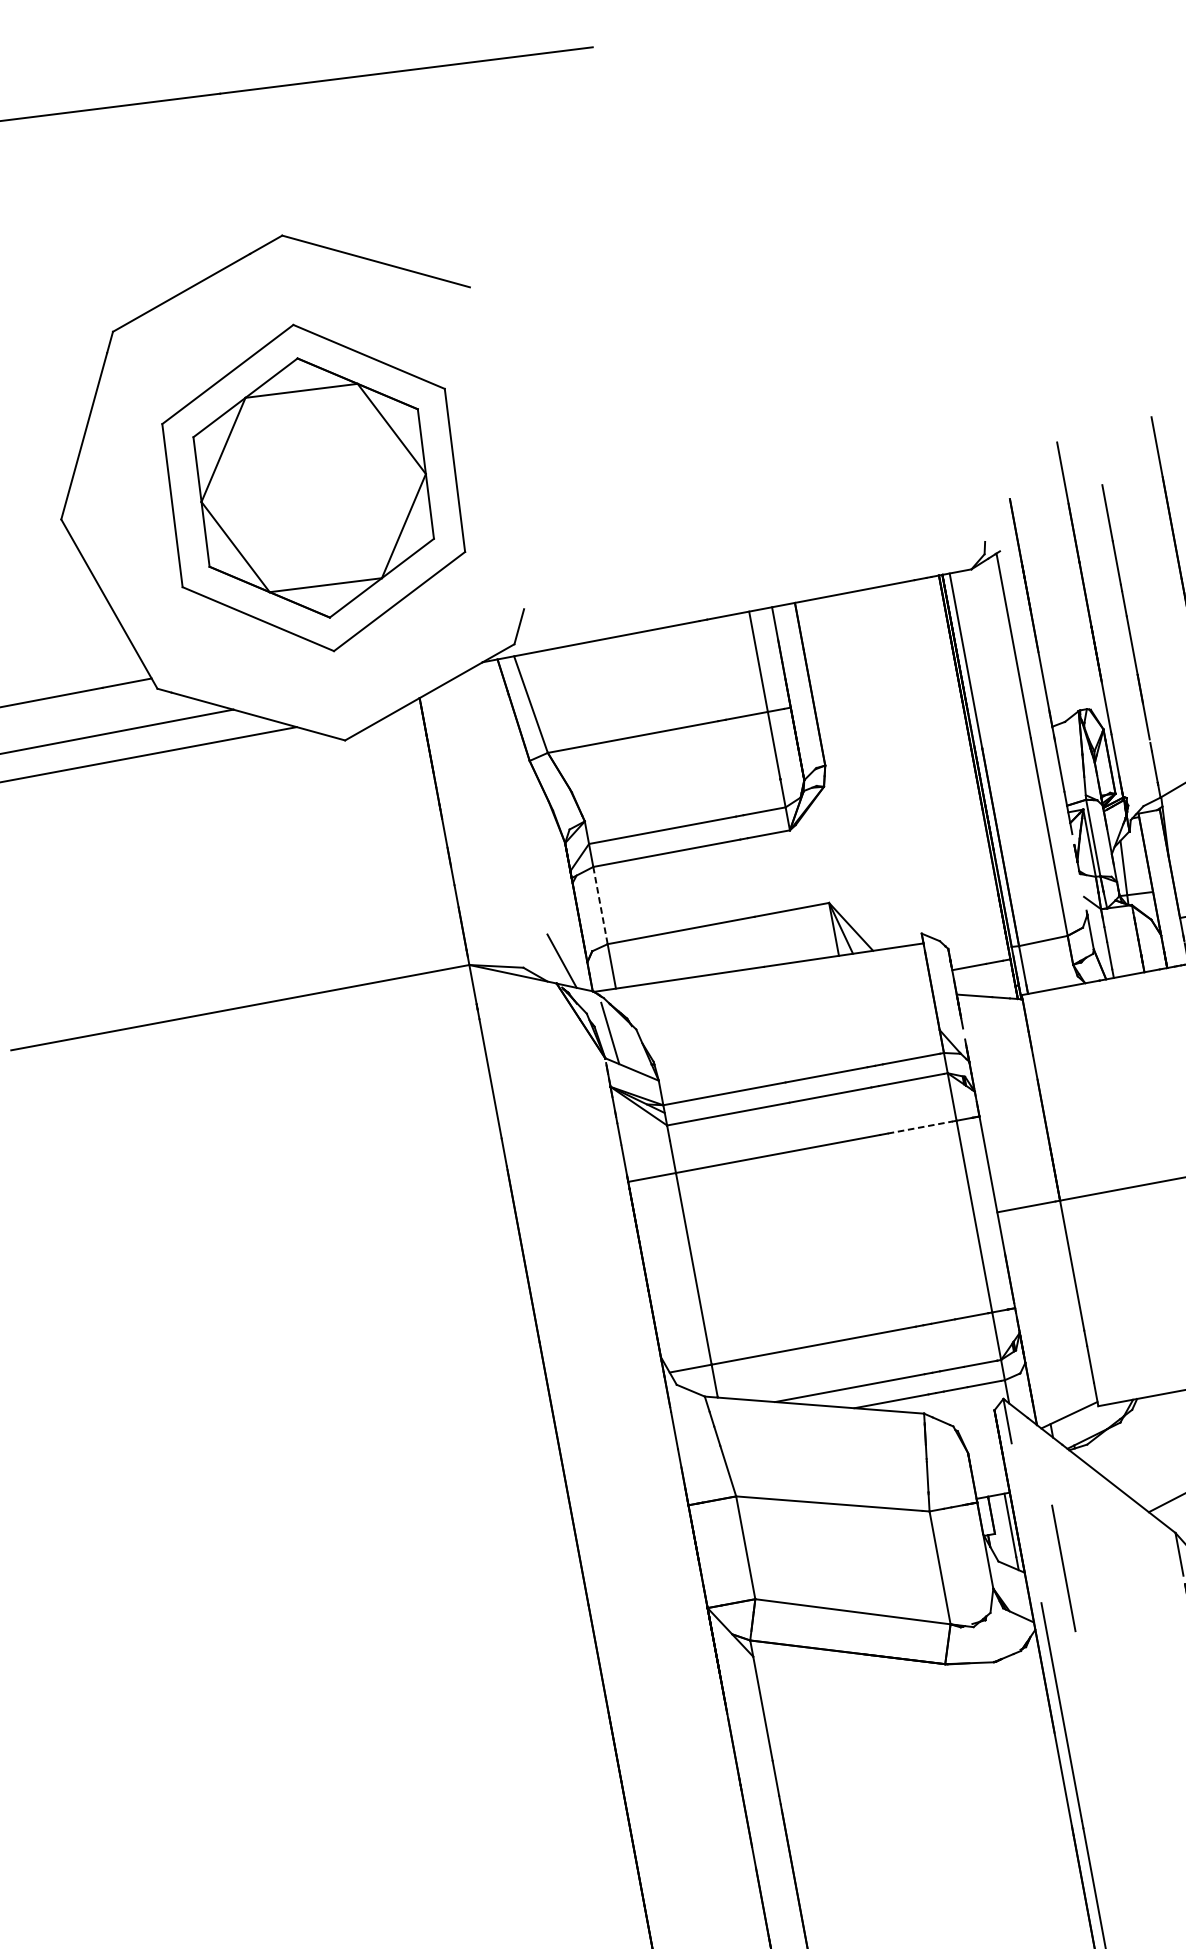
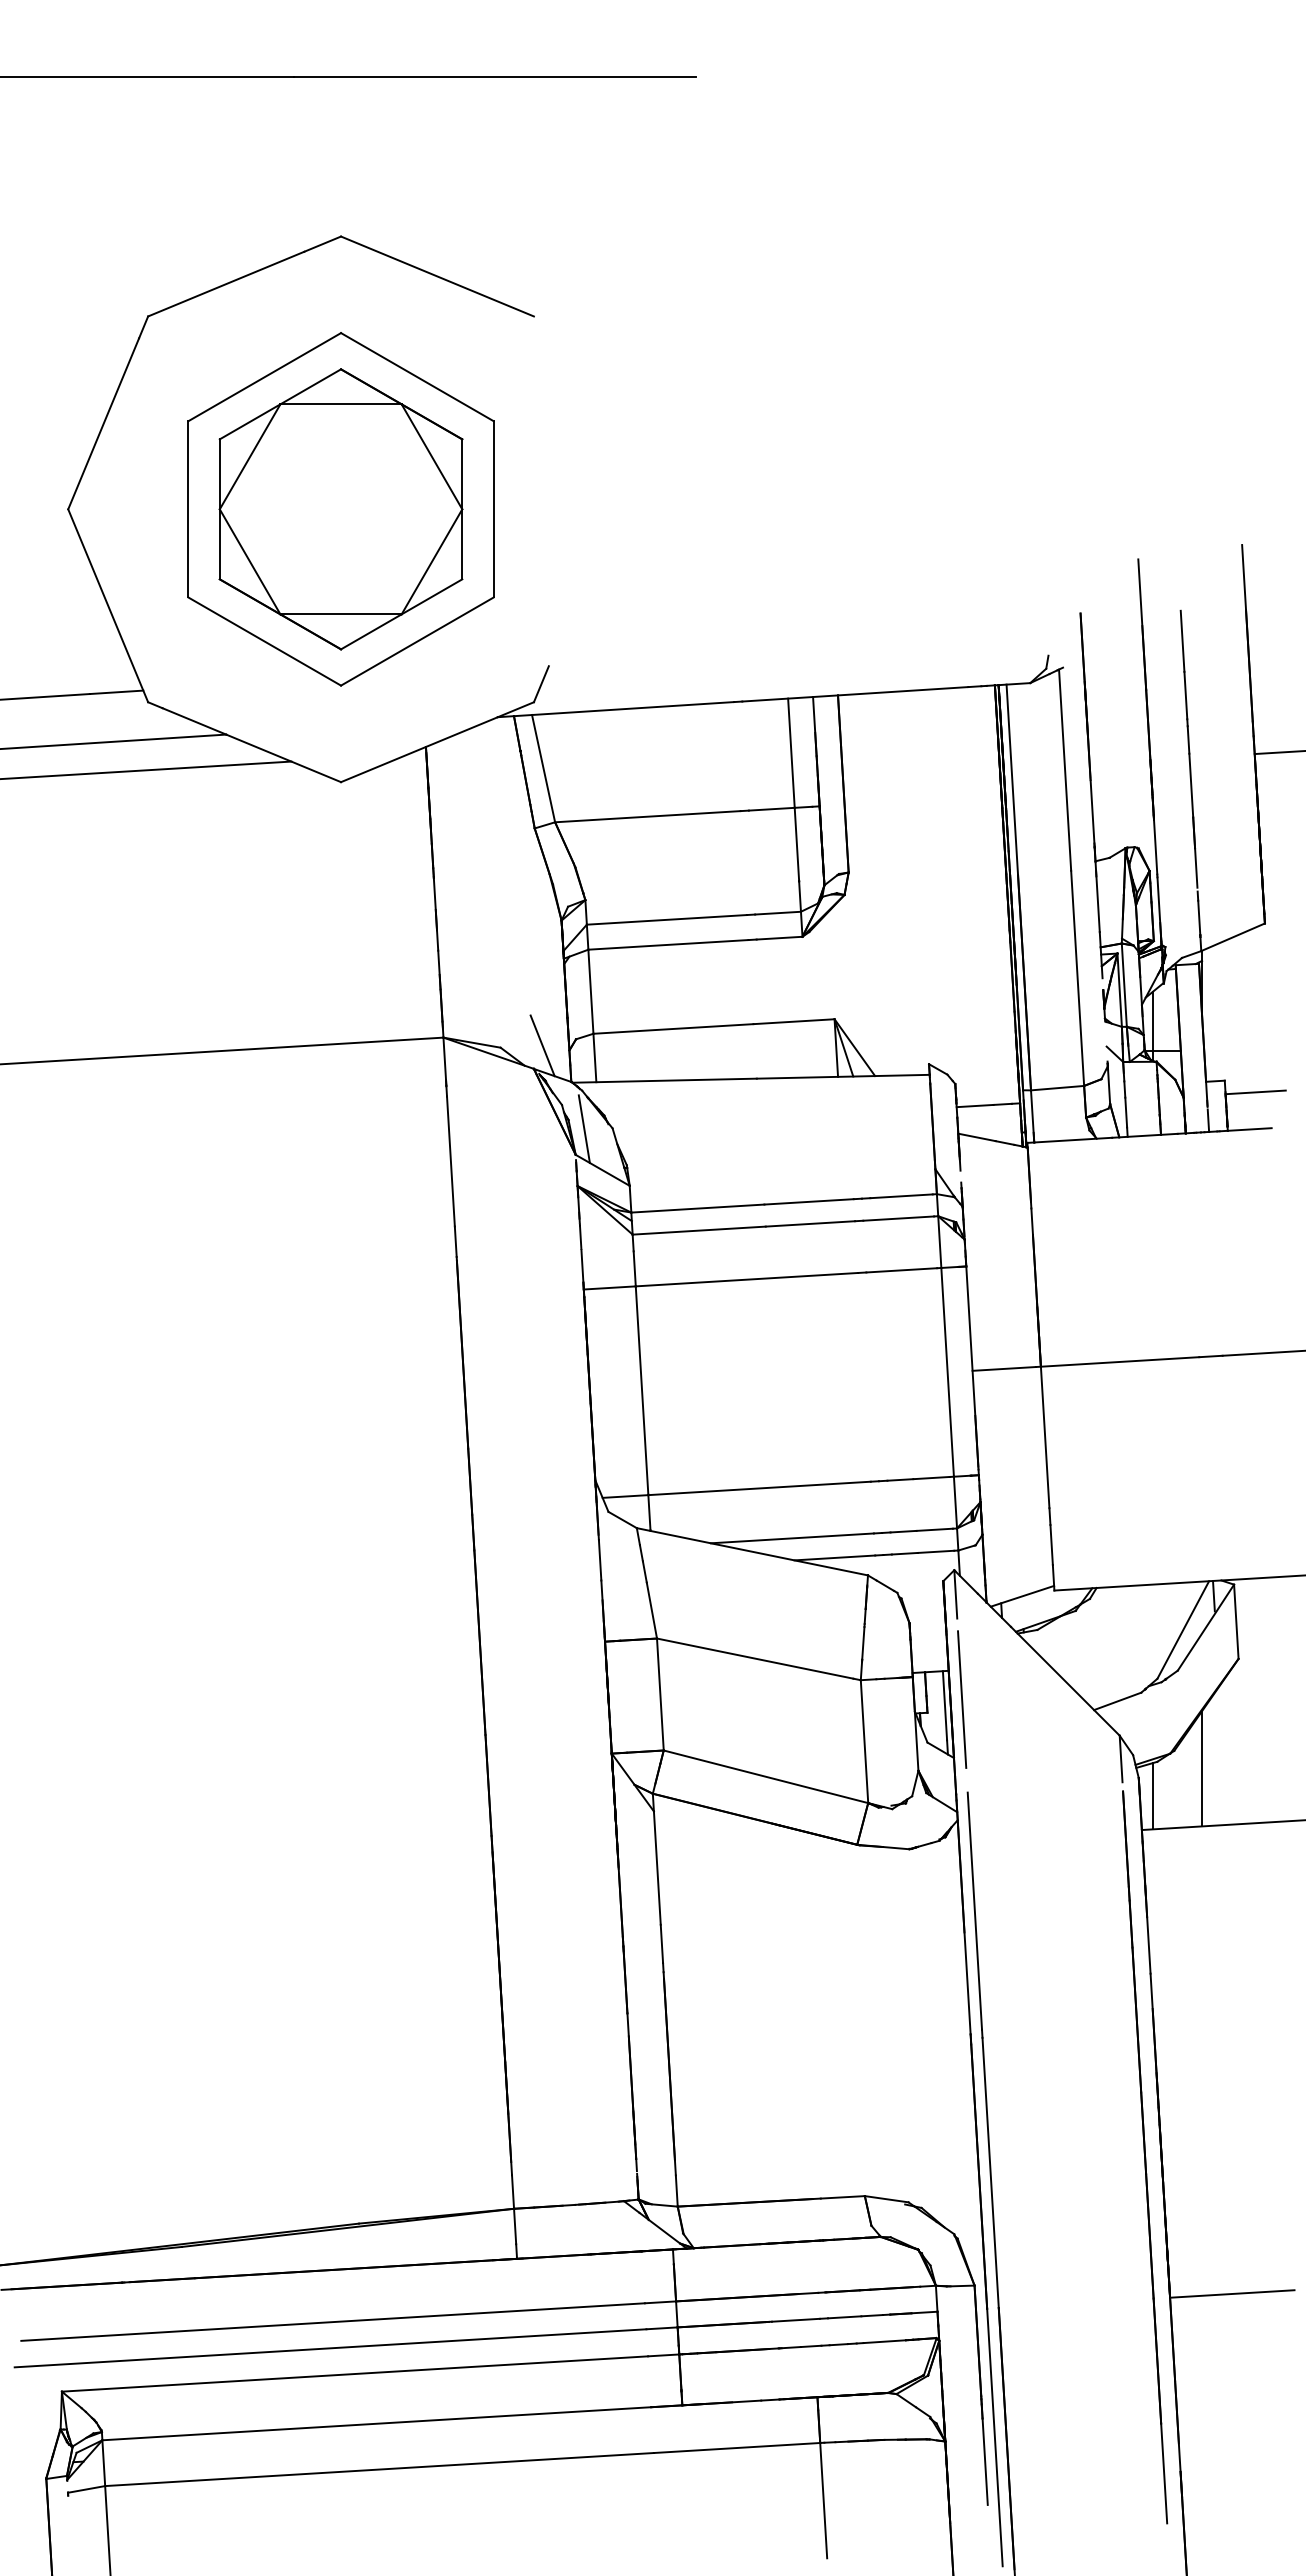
line: (600, 906) -> (590, 992), dashed -> solid
line: (920, 1127) -> (902, 1270), dashed -> solid
line: (1064, 1568) -> (962, 1699), moved

